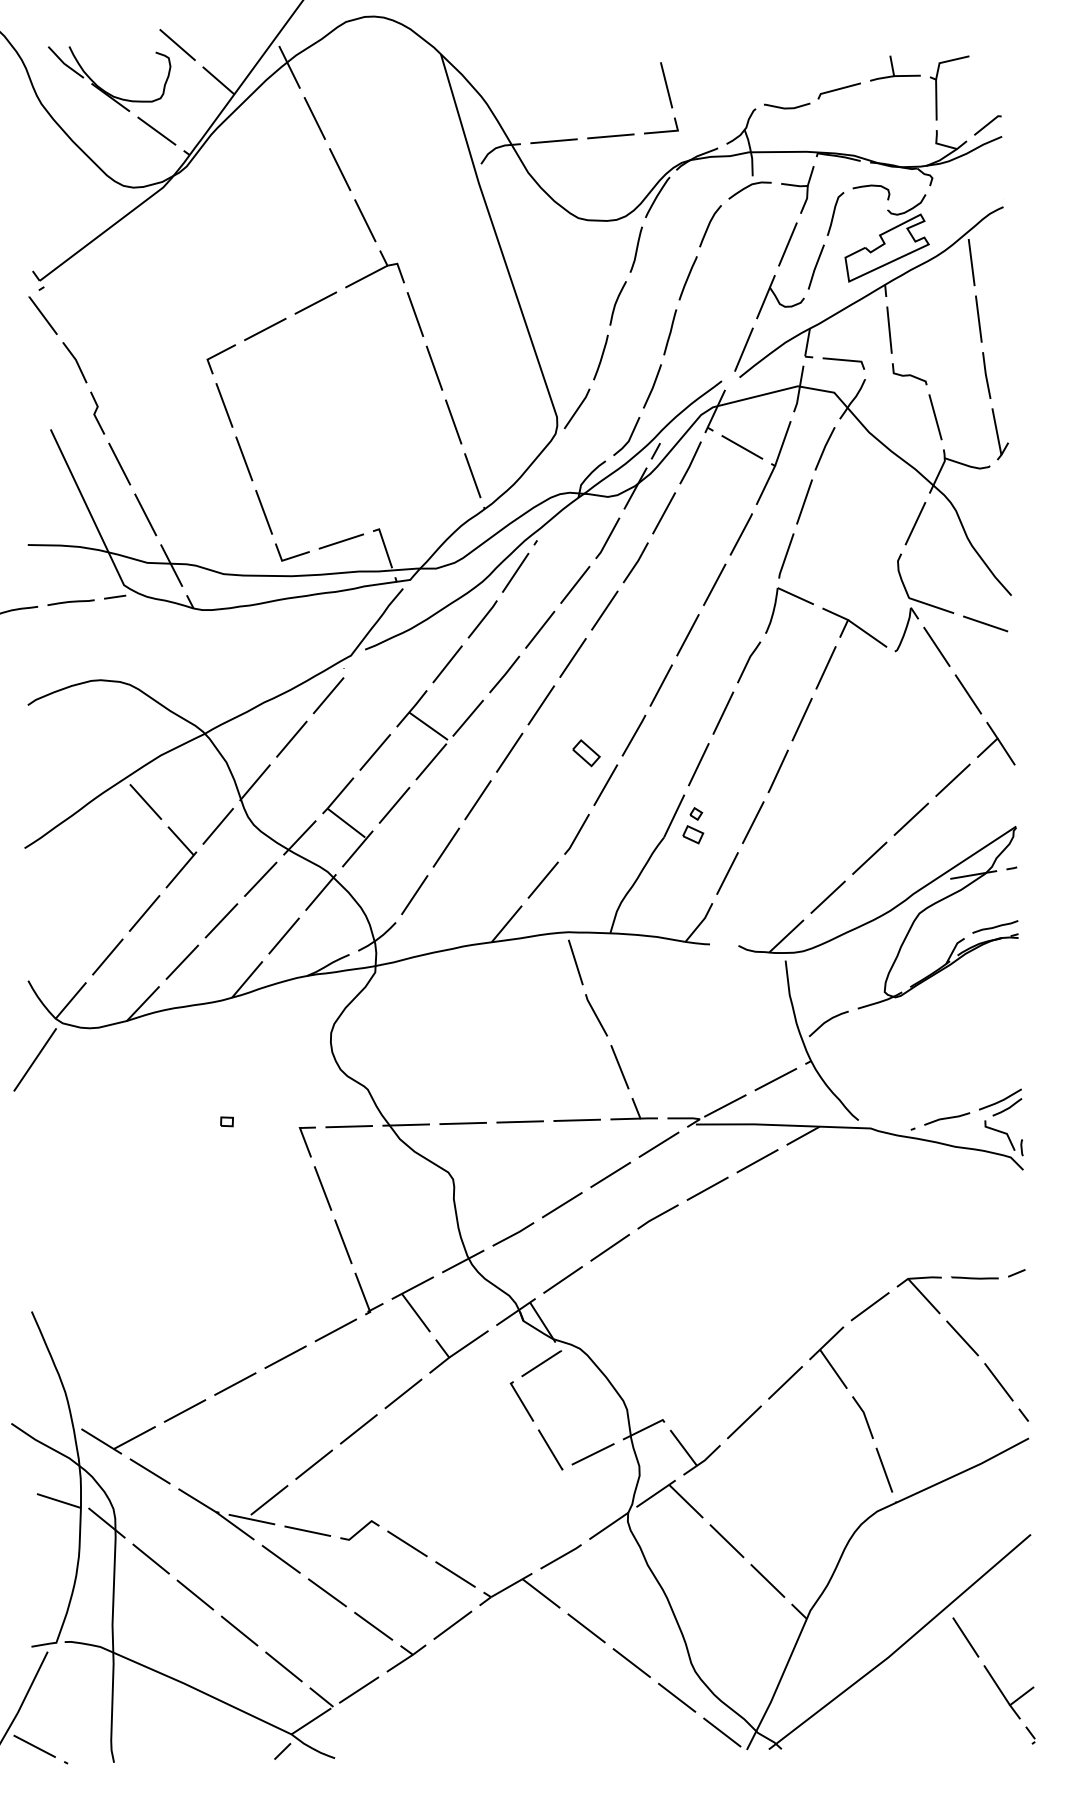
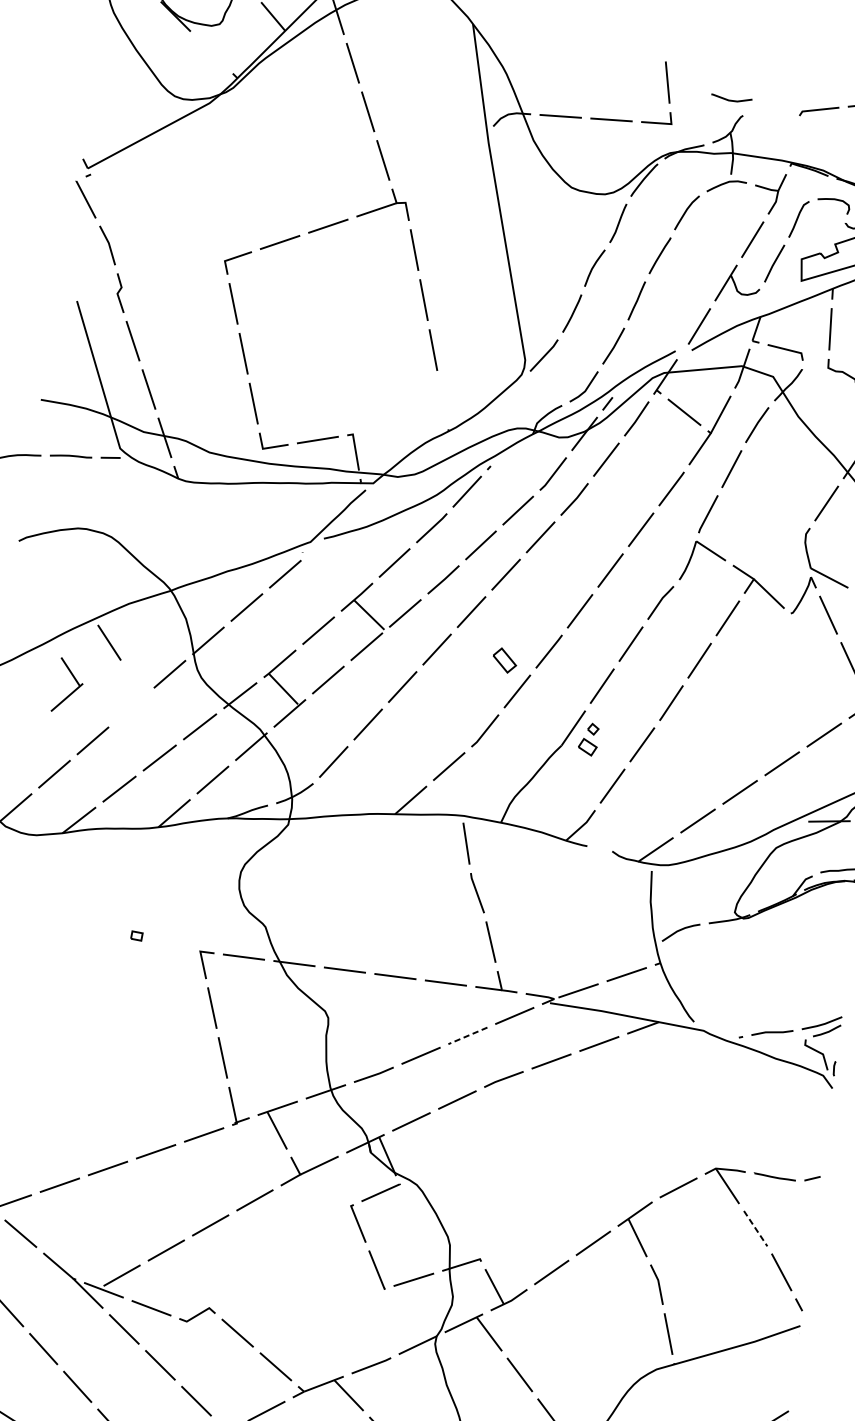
curve: (787, 107) -> (731, 100), moved
line: (156, 130) -> (211, 51), removed
line: (472, 475) -> (442, 399), removed
part: (186, 862) -> (72, 691), moved
line: (610, 1174) -> (467, 1035), solid -> dashed
line: (962, 1338) -> (755, 1228), solid -> dashed

